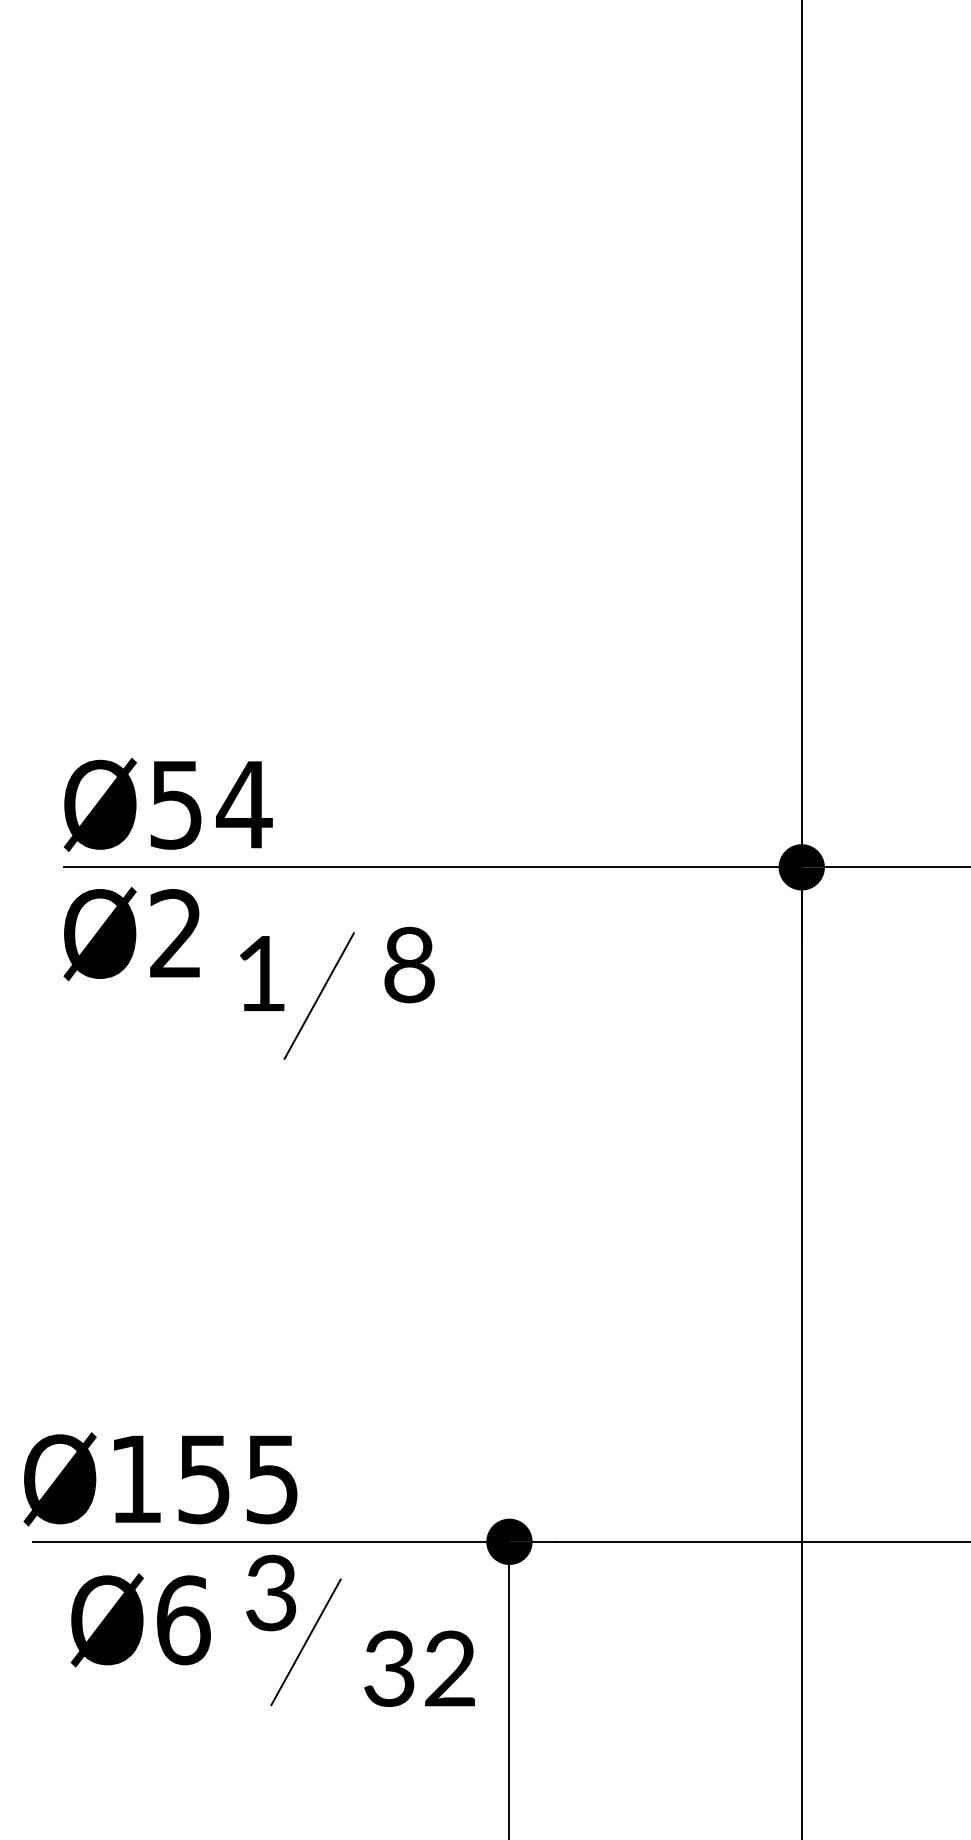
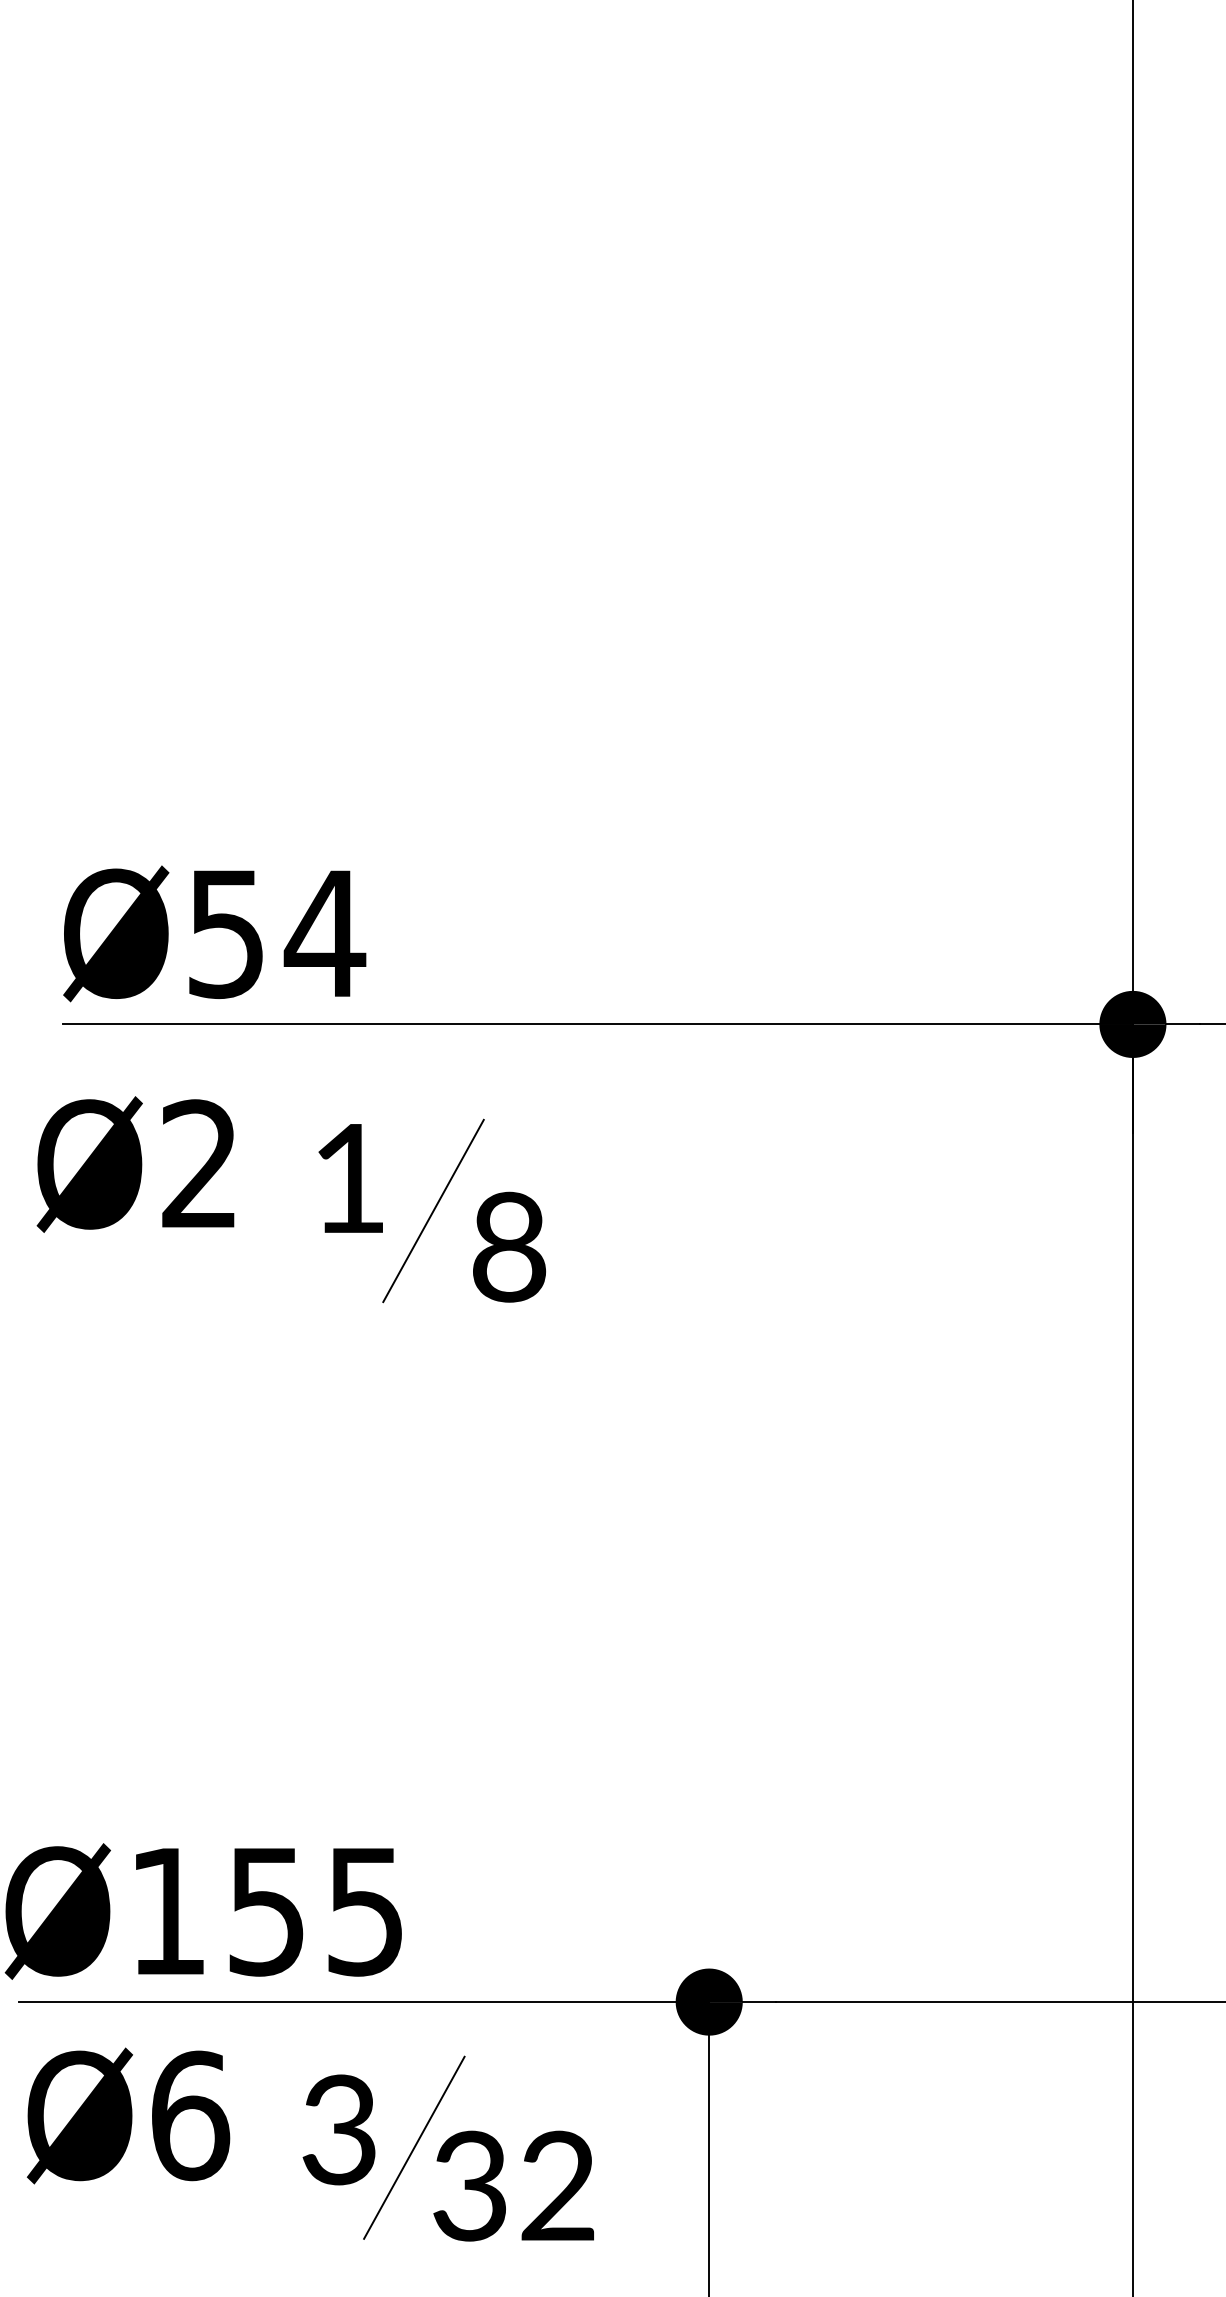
text: (131, 934) -> (135, 1165), moved
text: (409, 964) -> (509, 1246), moved
text: (271, 1592) -> (339, 2129), moved
text: (140, 1620) -> (128, 2116), moved
text: (419, 1668) -> (513, 2185), moved

